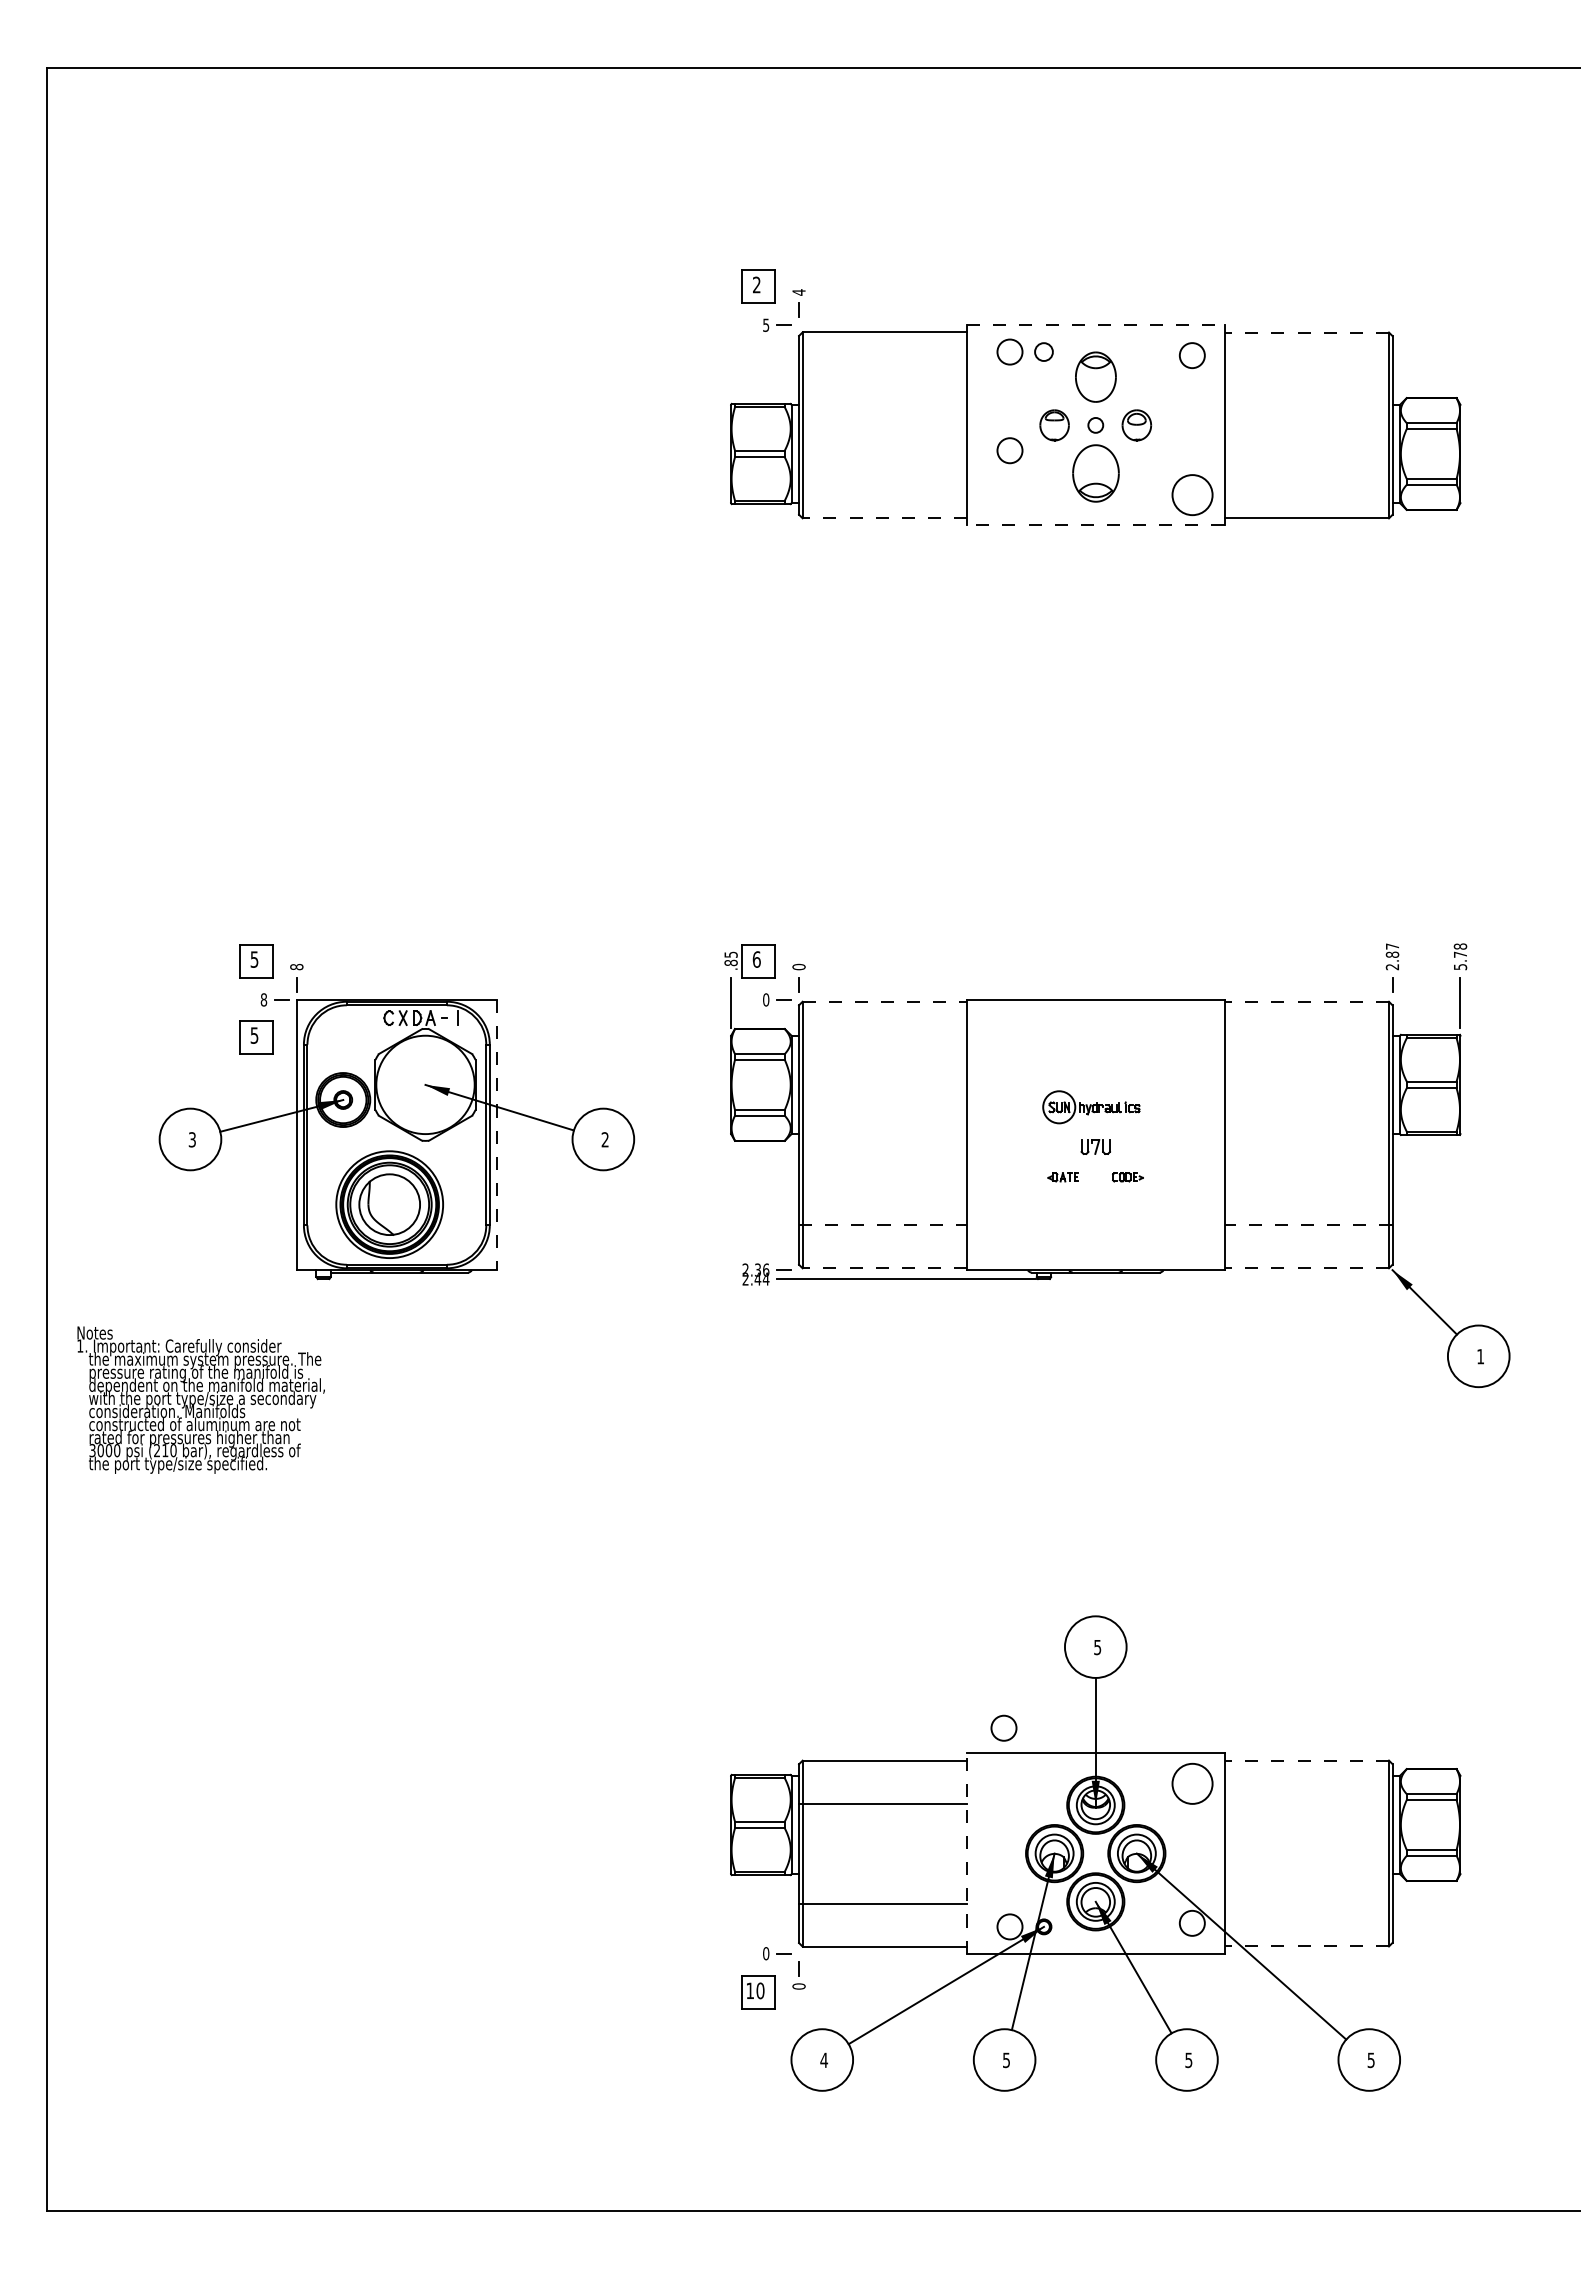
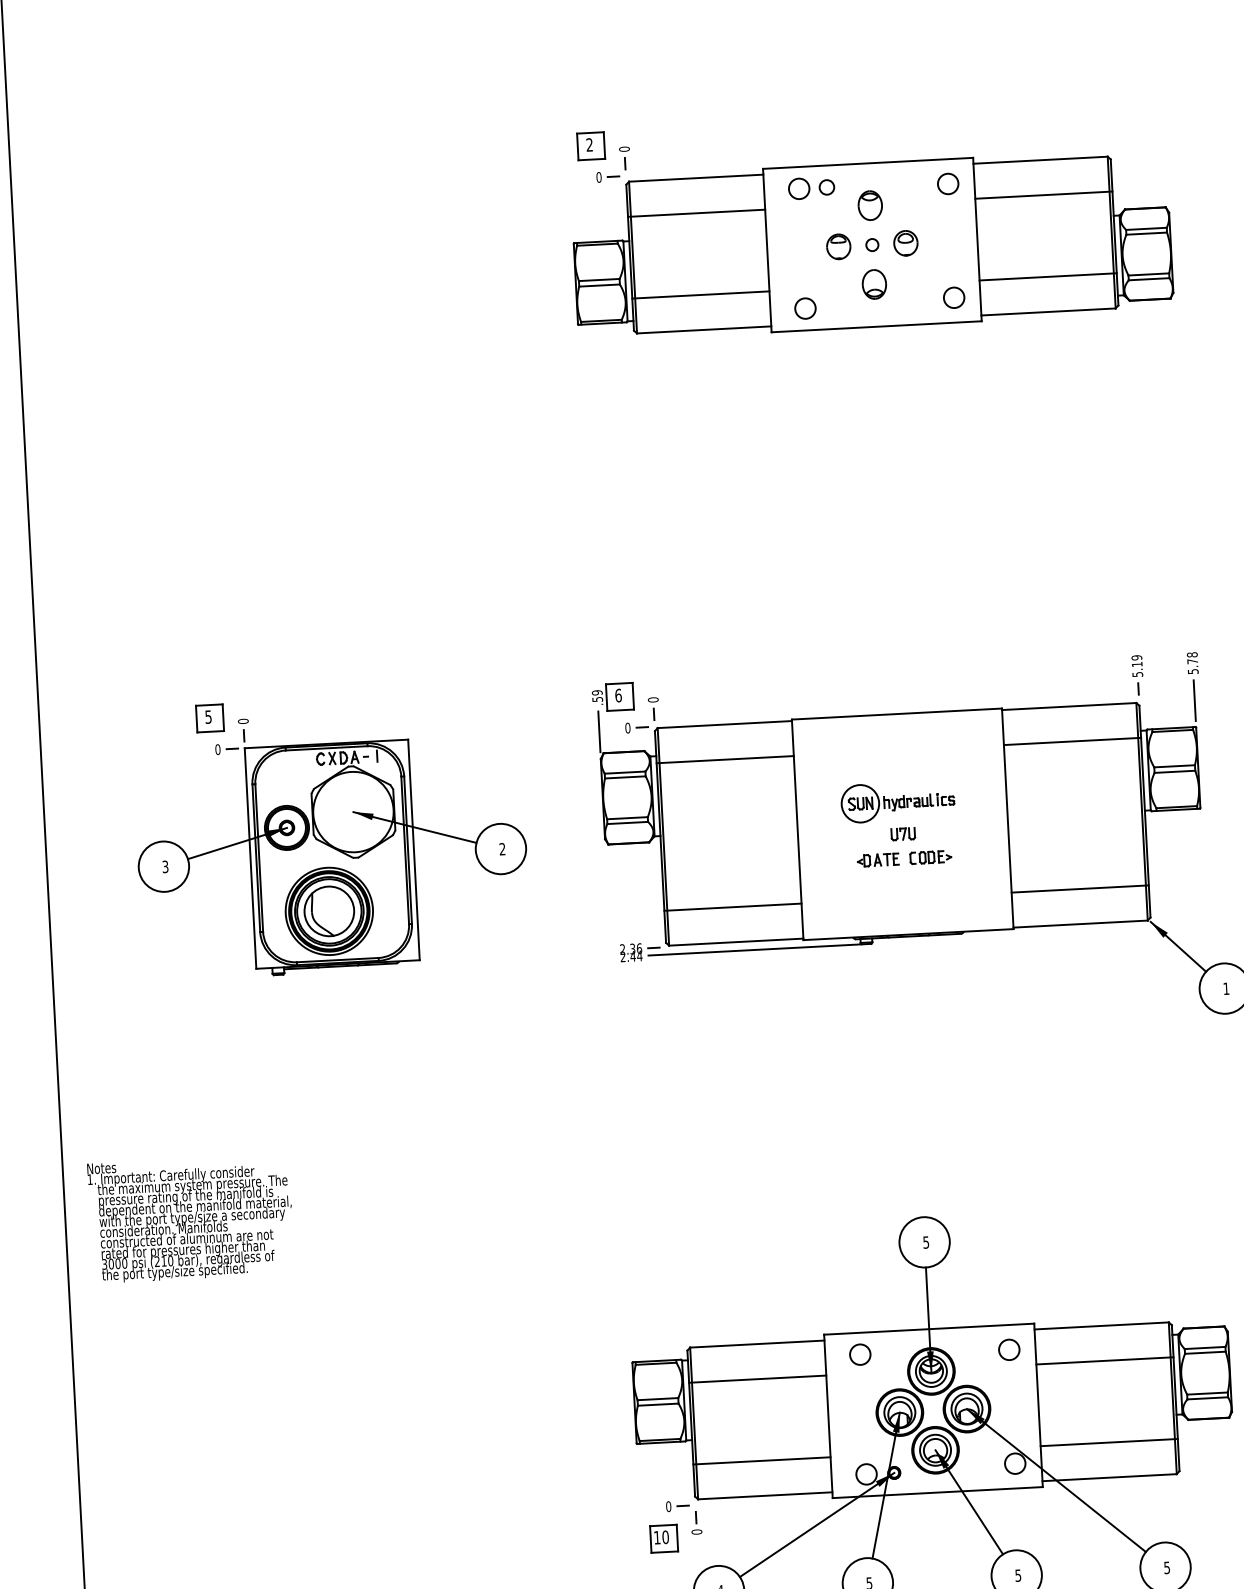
text: (798, 292) -> (624, 149), 4 -> 0
text: (766, 324) -> (599, 176), 5 -> 0
line: (1095, 325) -> (867, 163), dashed -> solid
line: (1306, 332) -> (1040, 160), dashed -> solid
line: (883, 375) -> (696, 213), added
line: (1308, 375) -> (1043, 195), added
part: (1095, 376) -> (870, 205), size x0.71
circle: (1009, 450) -> (805, 308), moved
part: (1095, 473) -> (874, 284), size x0.62
line: (883, 475) -> (701, 295), added
line: (1308, 475) -> (1048, 276), added
circle: (1191, 494) -> (953, 297), size x0.62
line: (884, 518) -> (703, 330), dashed -> solid
line: (1095, 525) -> (876, 326), dashed -> solid
text: (1392, 956) -> (1137, 665), 2.87 -> 5.19
text: (730, 958) -> (596, 695), .85 -> .59
text: (296, 966) -> (243, 720), 8 -> 0
text: (263, 999) -> (217, 749), 8 -> 0
line: (885, 1001) -> (725, 724), dashed -> solid
line: (1306, 1001) -> (1069, 706), dashed -> solid
part: (256, 1037) -> (213, 780), removed
line: (883, 1044) -> (725, 759), added
line: (1308, 1044) -> (1072, 741), added
part: (1091, 1107) -> (898, 802), size x1.43
line: (497, 1135) -> (414, 850), dashed -> solid
part: (1062, 1177) -> (877, 860), size x1.67
part: (1127, 1177) -> (930, 857), size x1.67
line: (883, 1225) -> (733, 907), dashed -> solid
line: (1308, 1225) -> (1080, 889), dashed -> solid
line: (884, 1268) -> (735, 942), dashed -> solid
line: (1306, 1268) -> (1080, 924), dashed -> solid
text: (200, 1399) -> (190, 1218), moved
circle: (1003, 1727) -> (859, 1354), moved
line: (1306, 1760) -> (1101, 1325), dashed -> solid
circle: (1191, 1783) -> (1008, 1349), size x0.62
line: (1308, 1803) -> (1104, 1360), added
line: (967, 1853) -> (828, 1416), dashed -> solid
line: (1308, 1903) -> (1109, 1442), added
line: (1306, 1946) -> (1109, 1477), dashed -> solid

